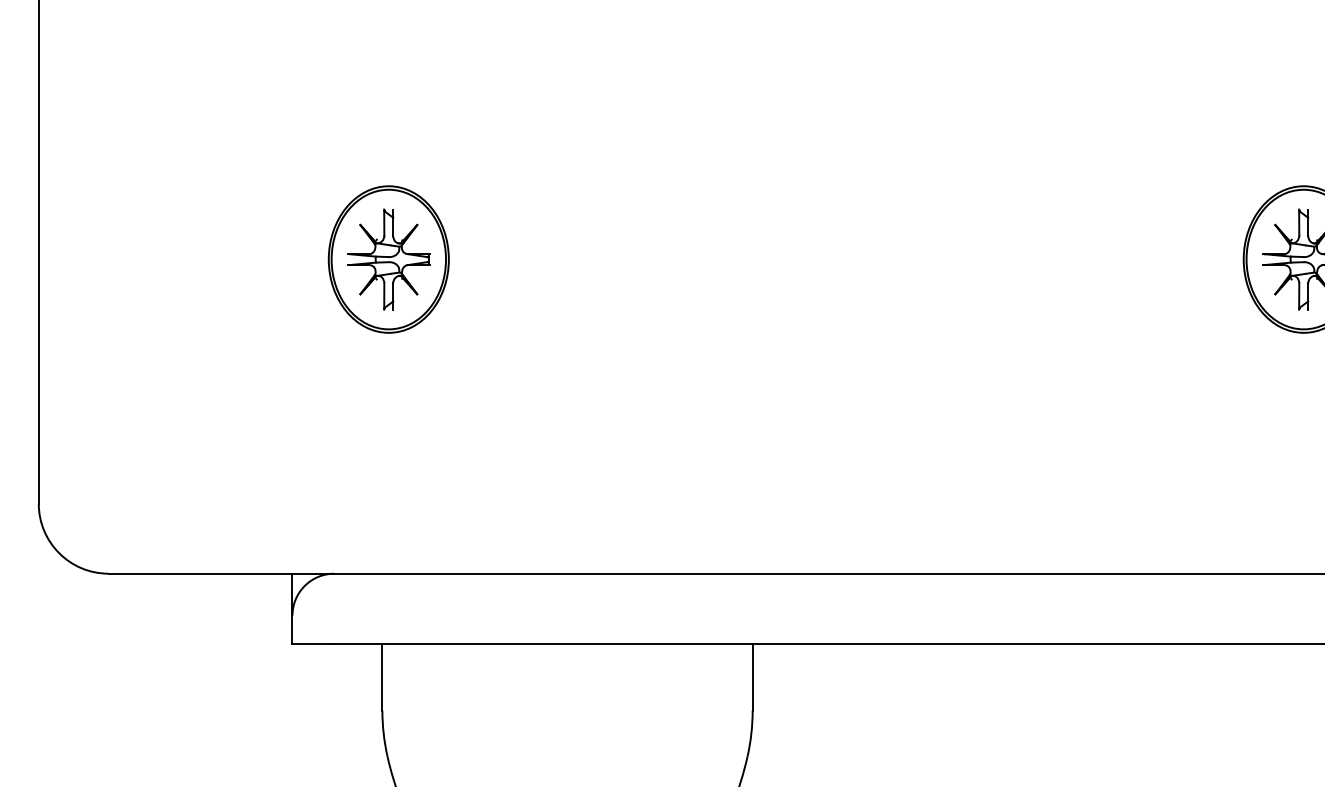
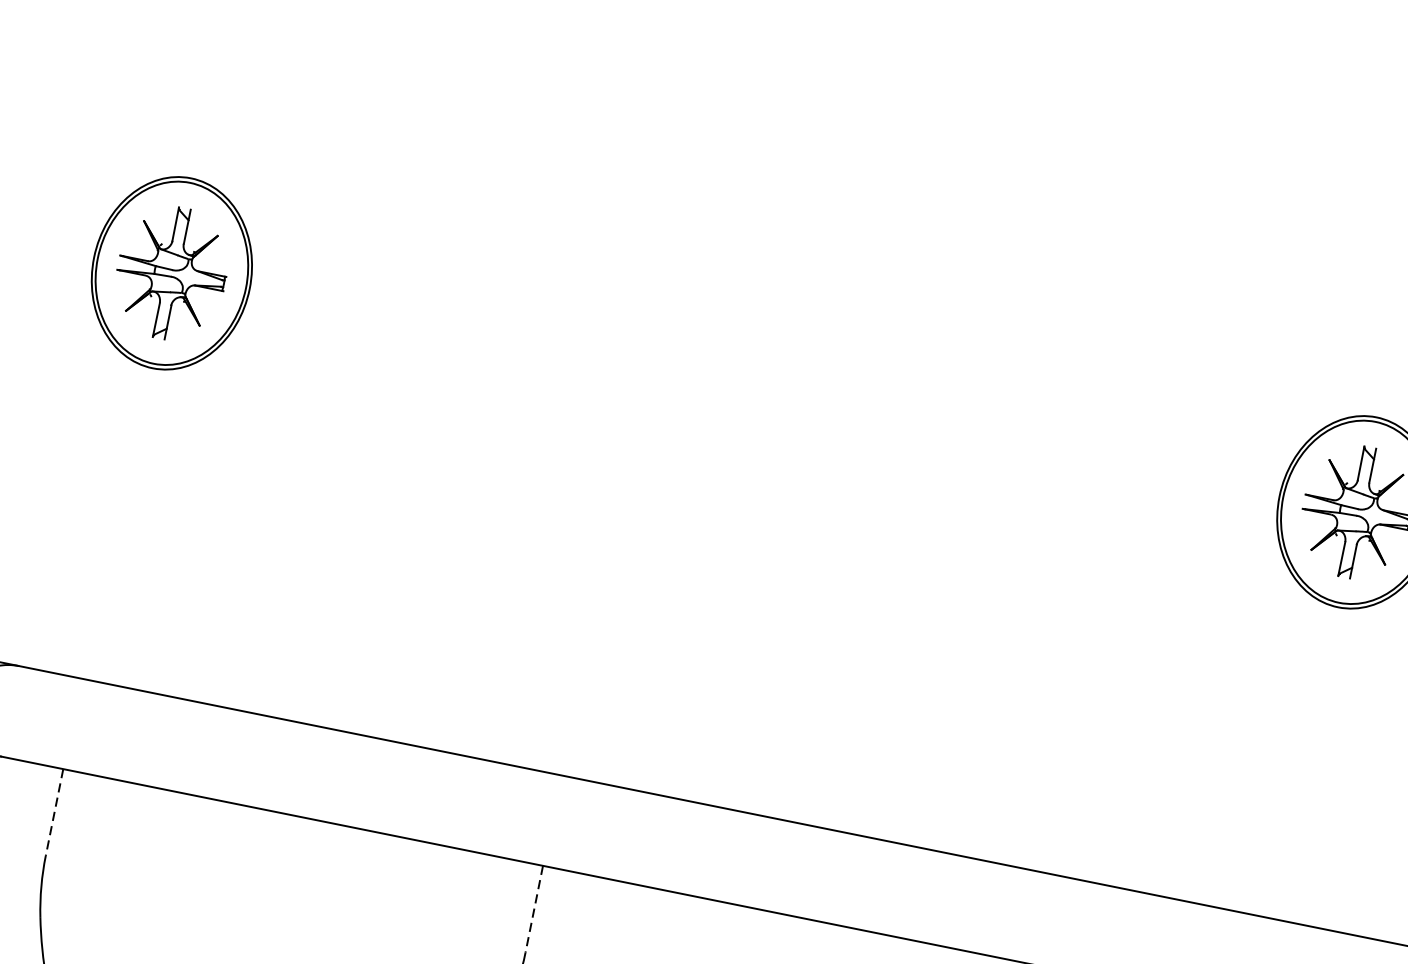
line: (382, 677) -> (54, 813), solid -> dashed
line: (752, 677) -> (533, 909), solid -> dashed

